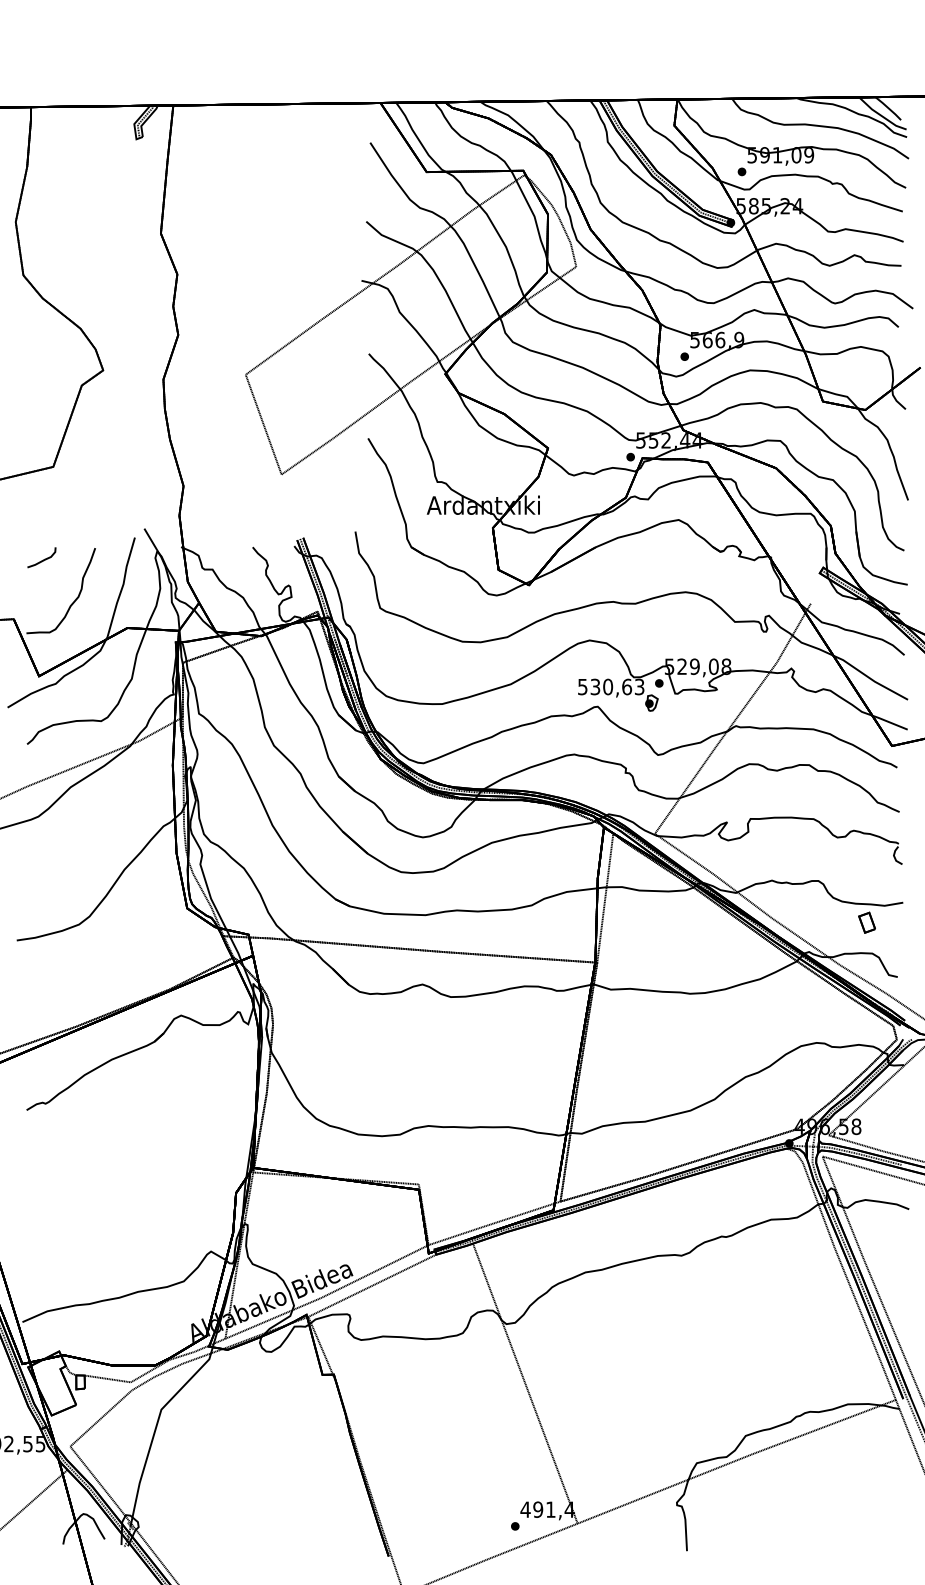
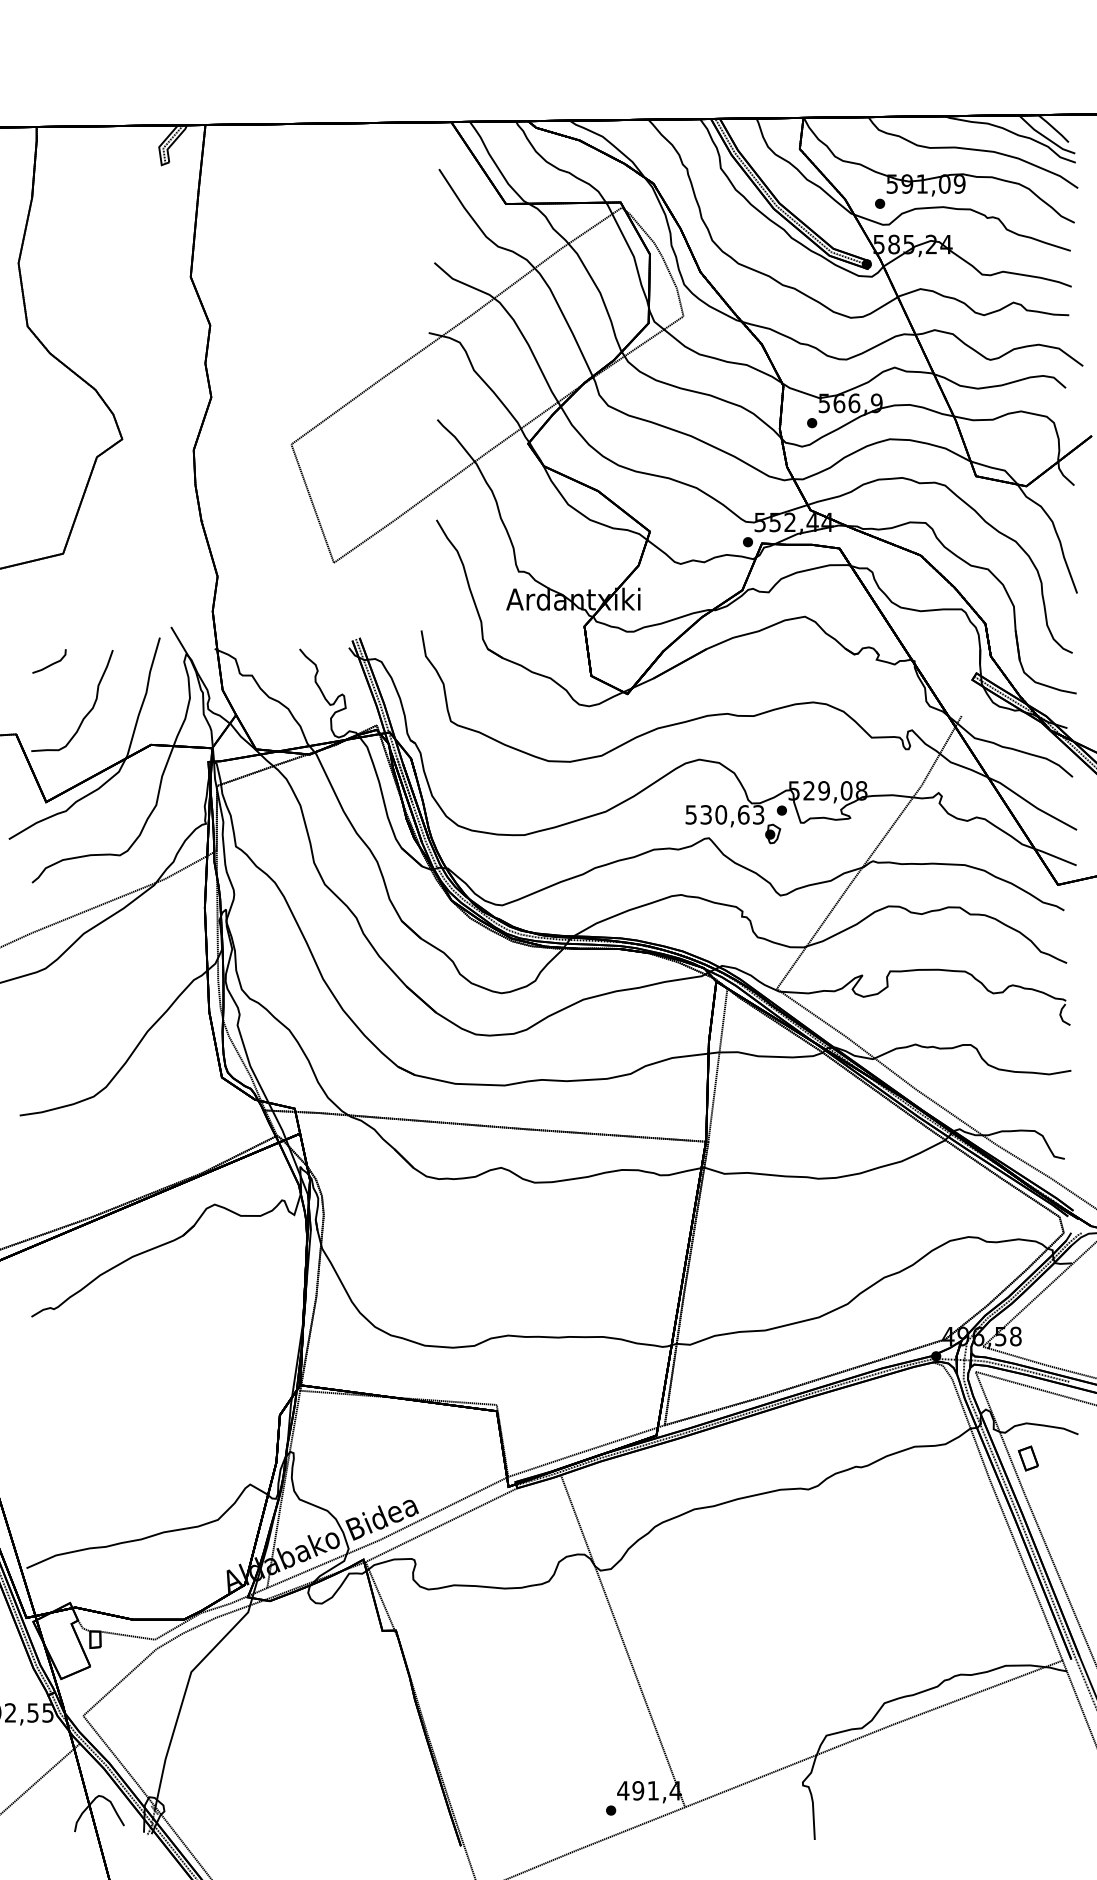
part: (867, 922) -> (1028, 1458), moved

